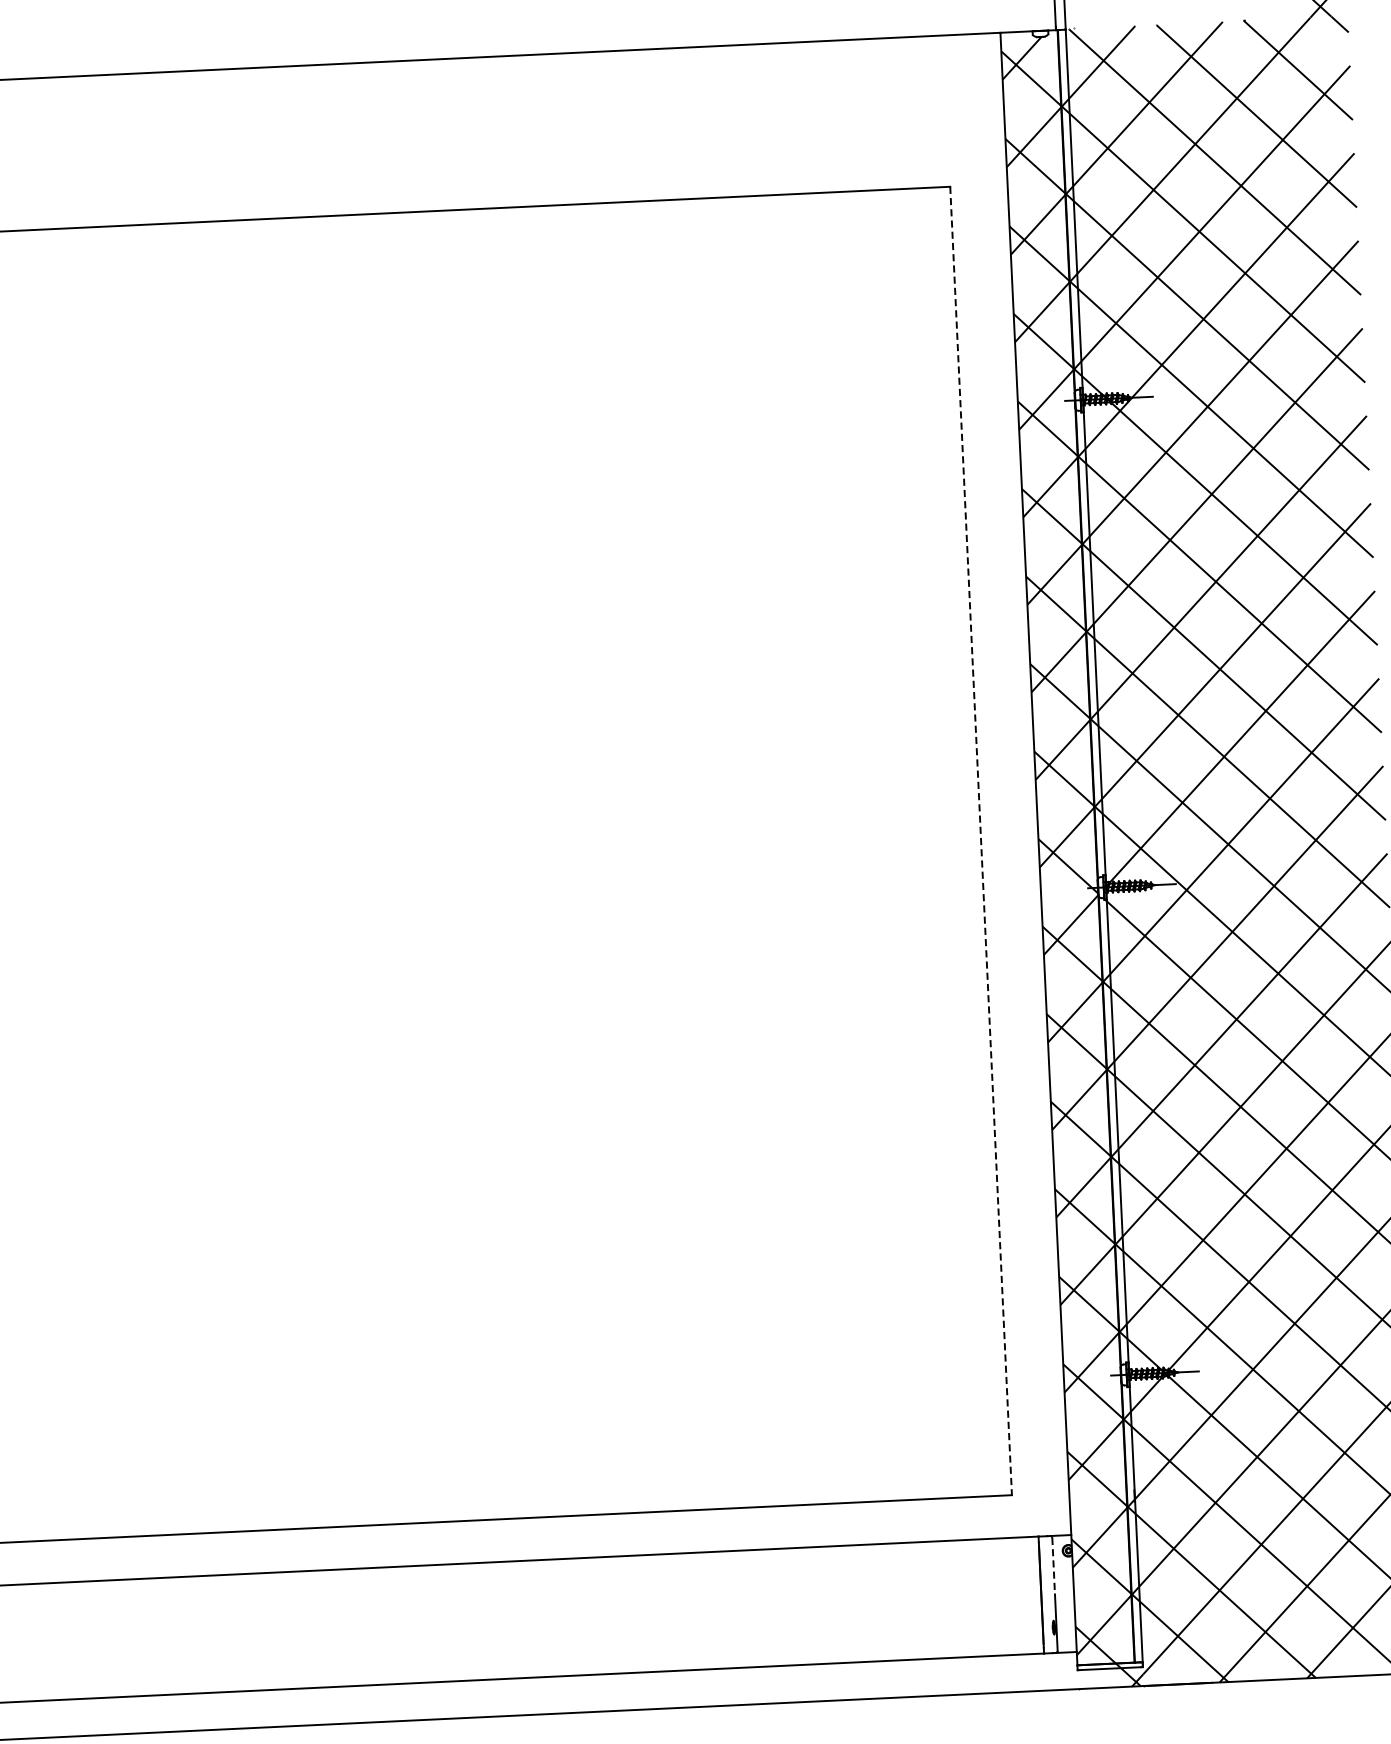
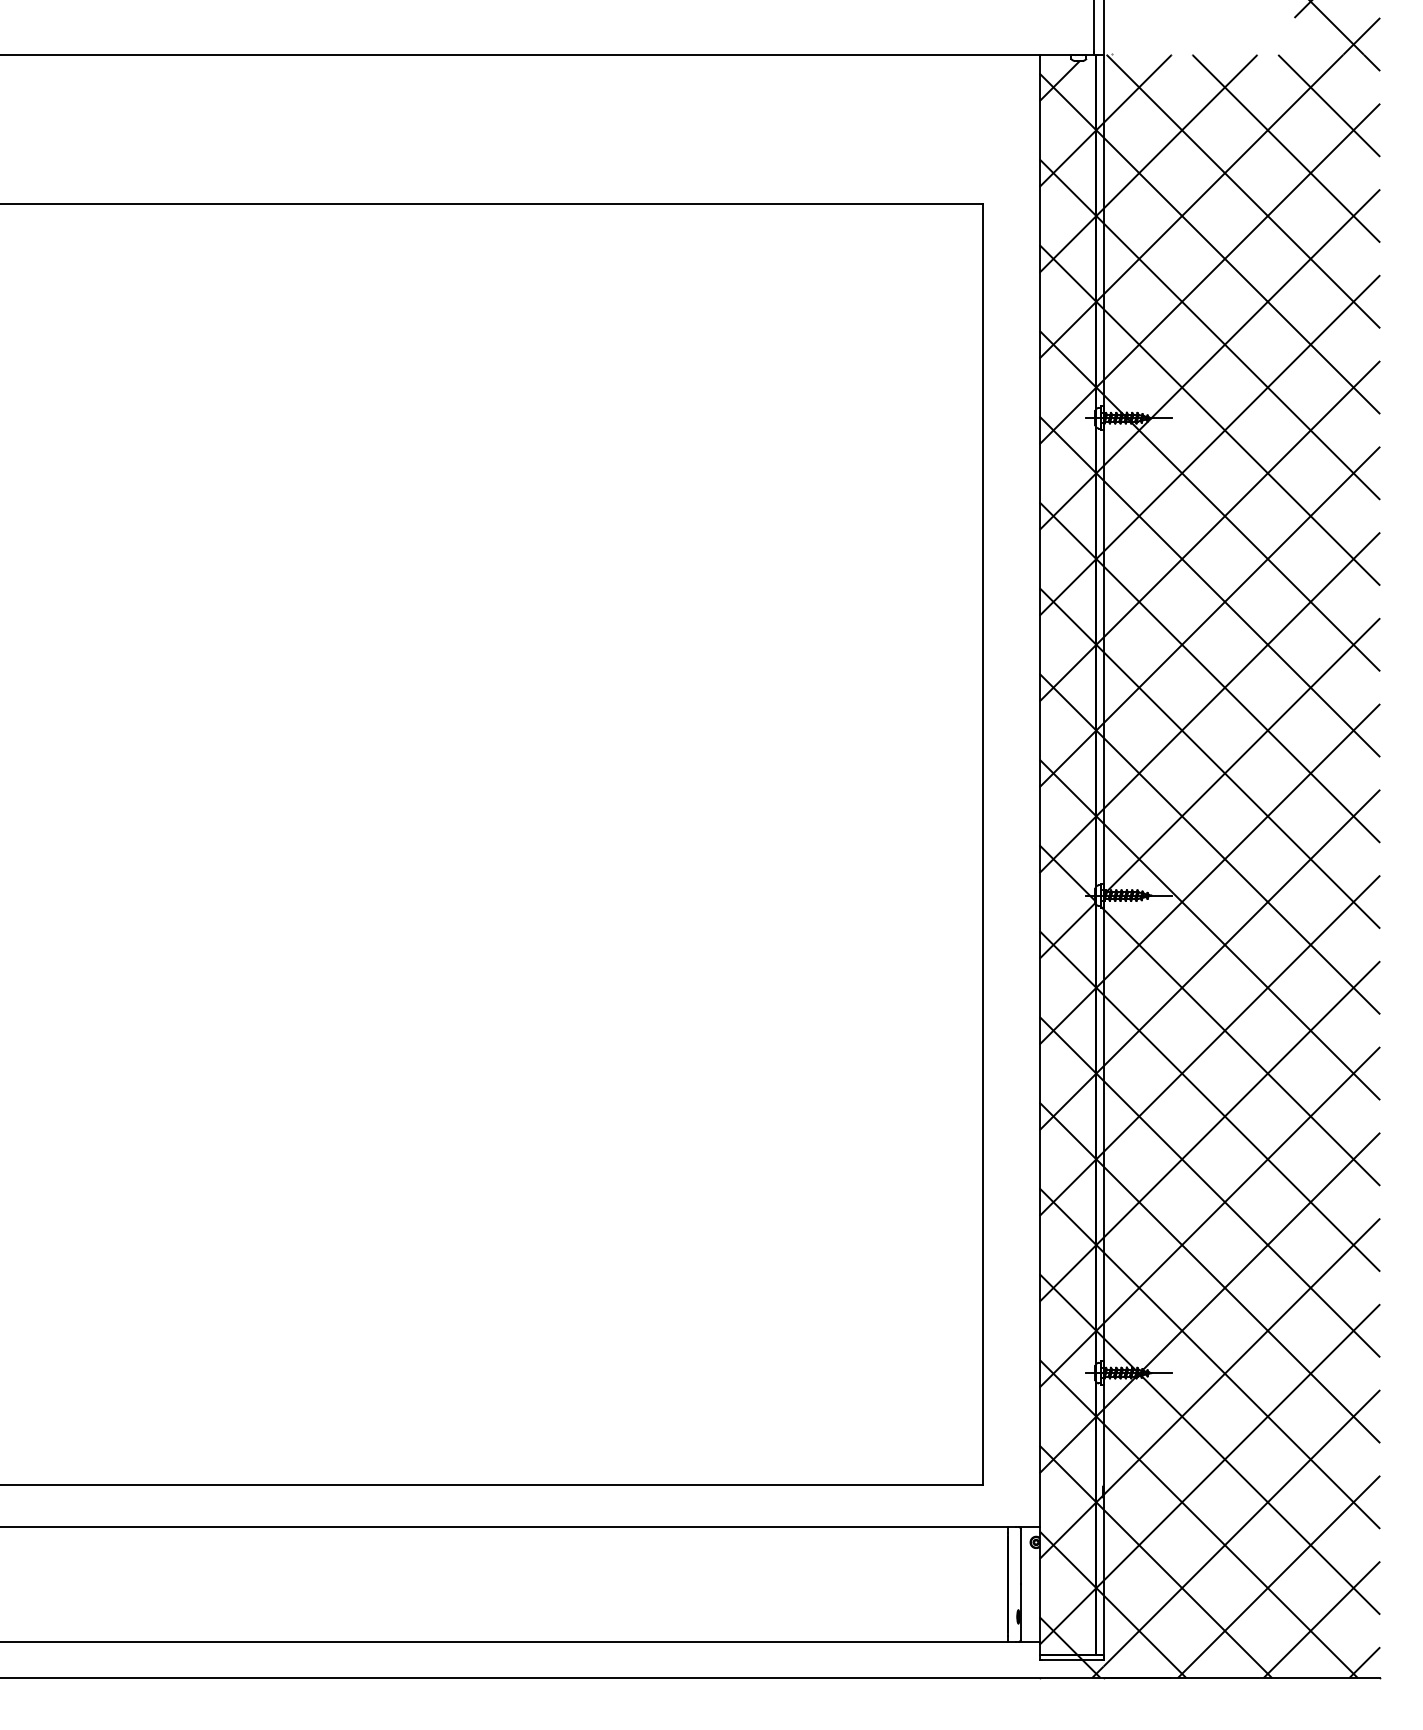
line: (981, 840) -> (983, 844), dashed -> solid
line: (1053, 1565) -> (1020, 1556), dashed -> solid

